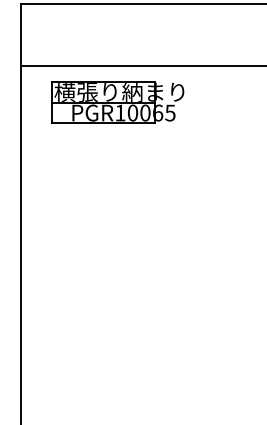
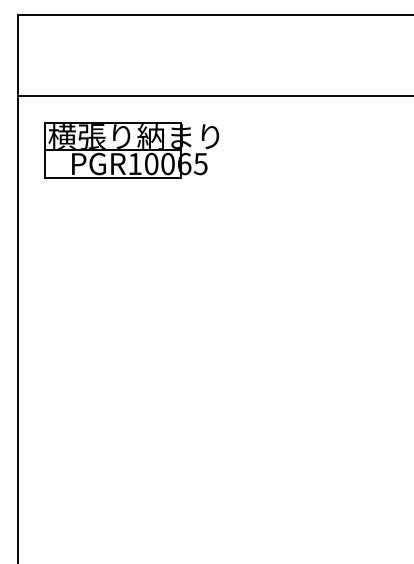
part: (117, 102) -> (131, 150), moved

